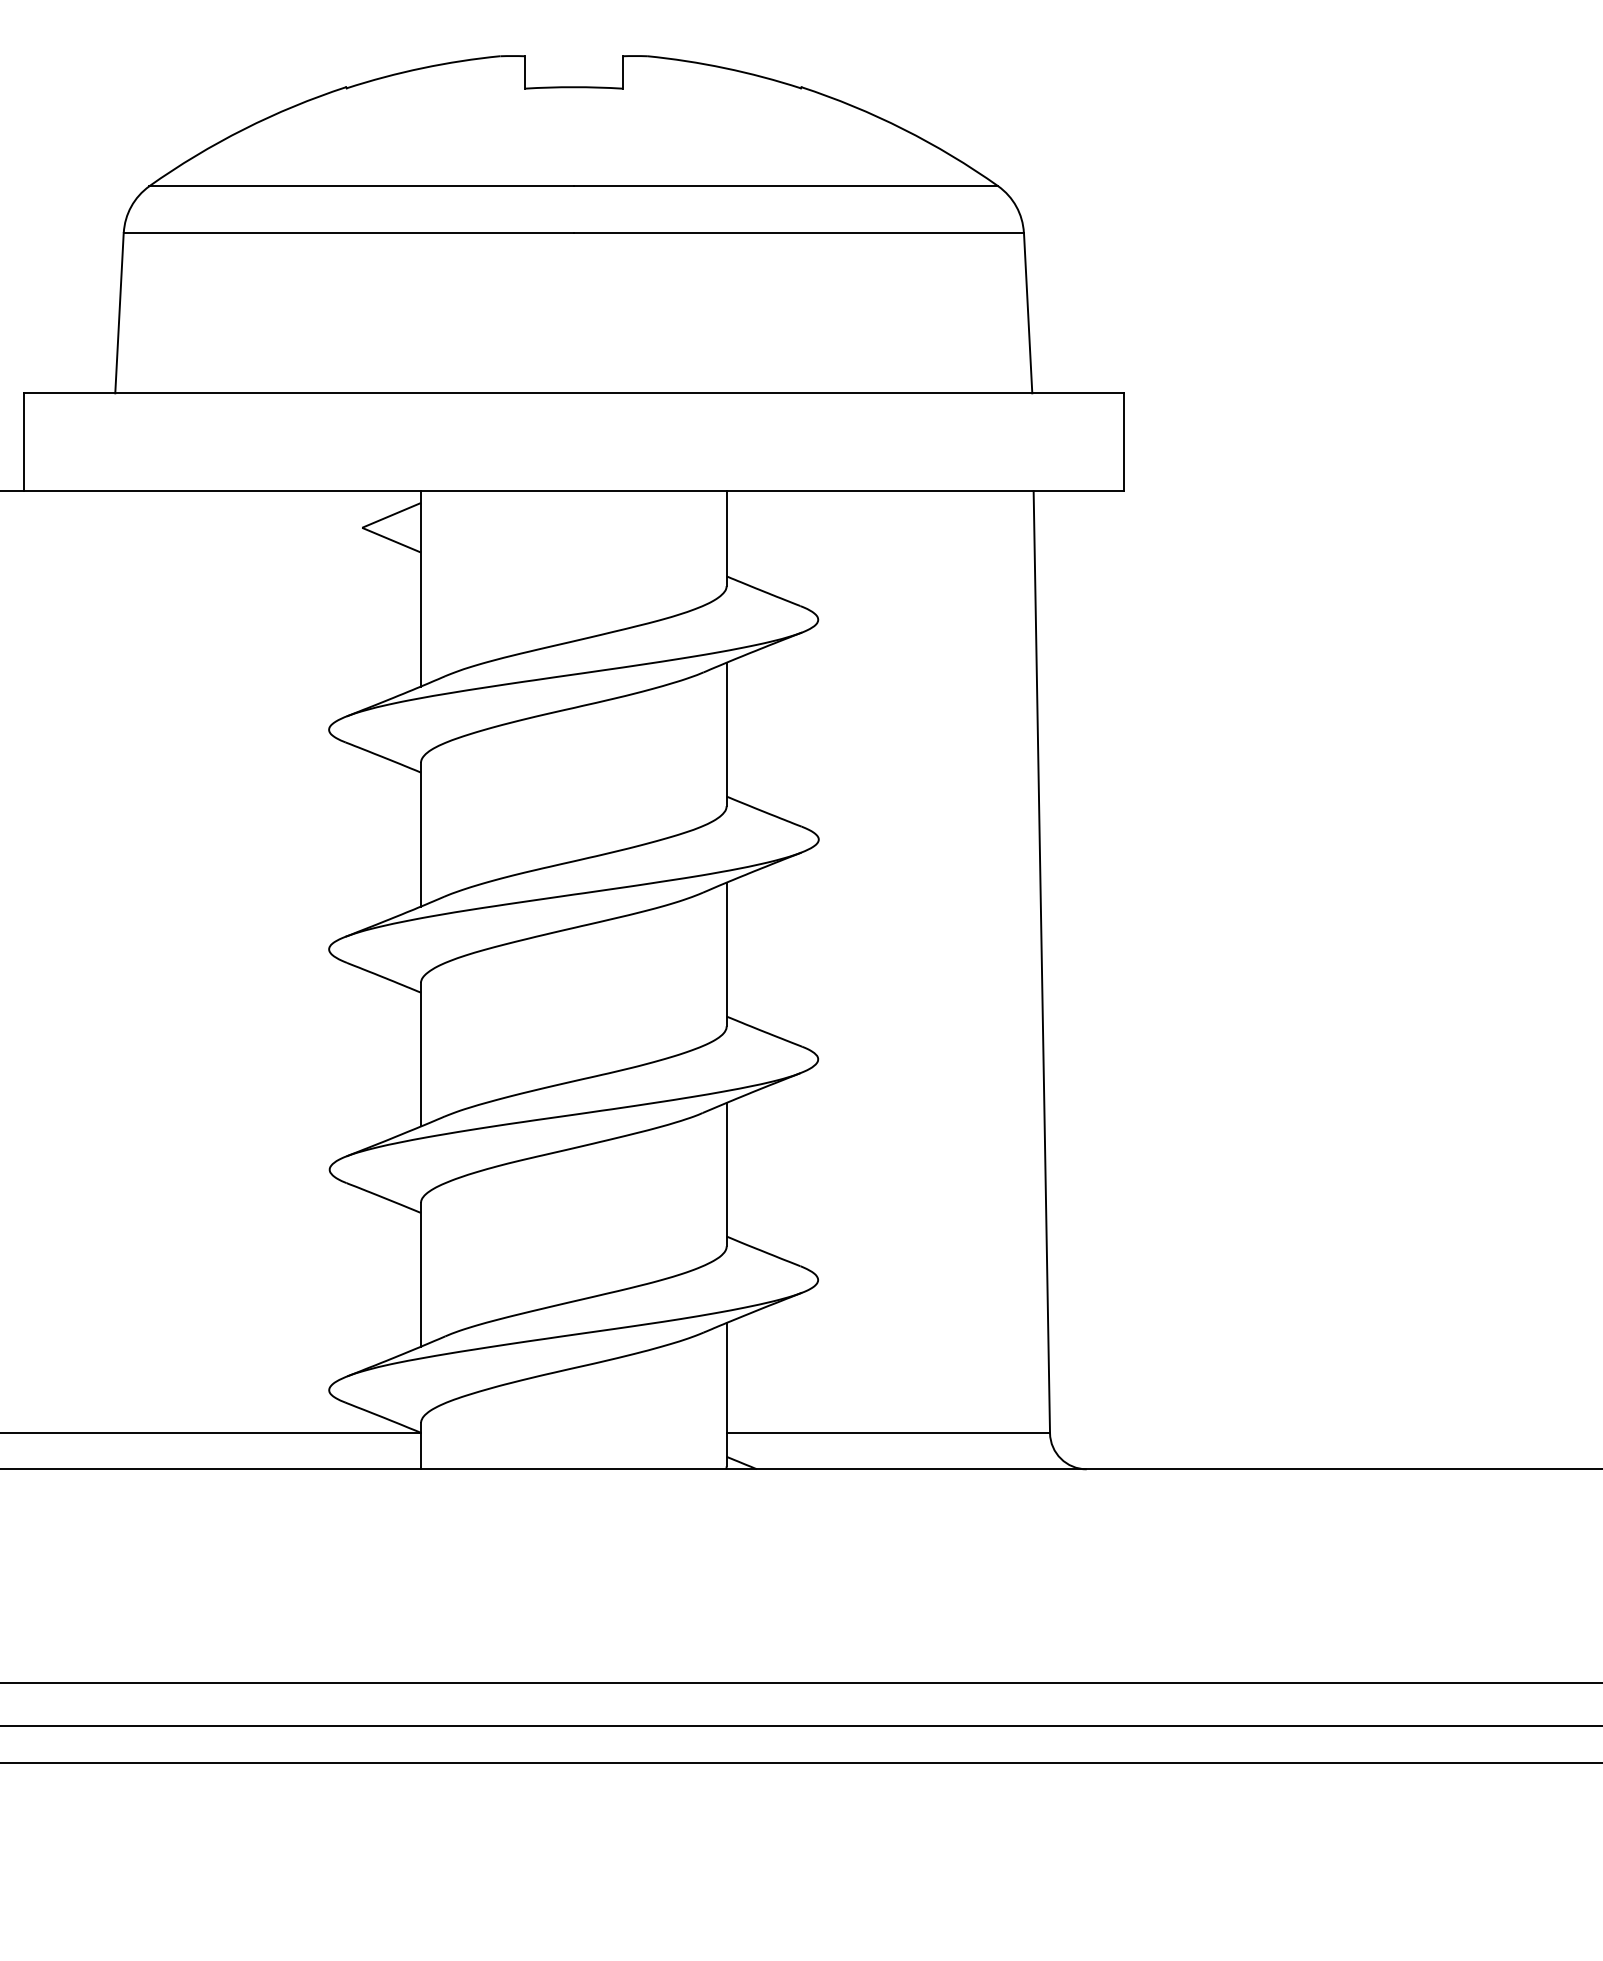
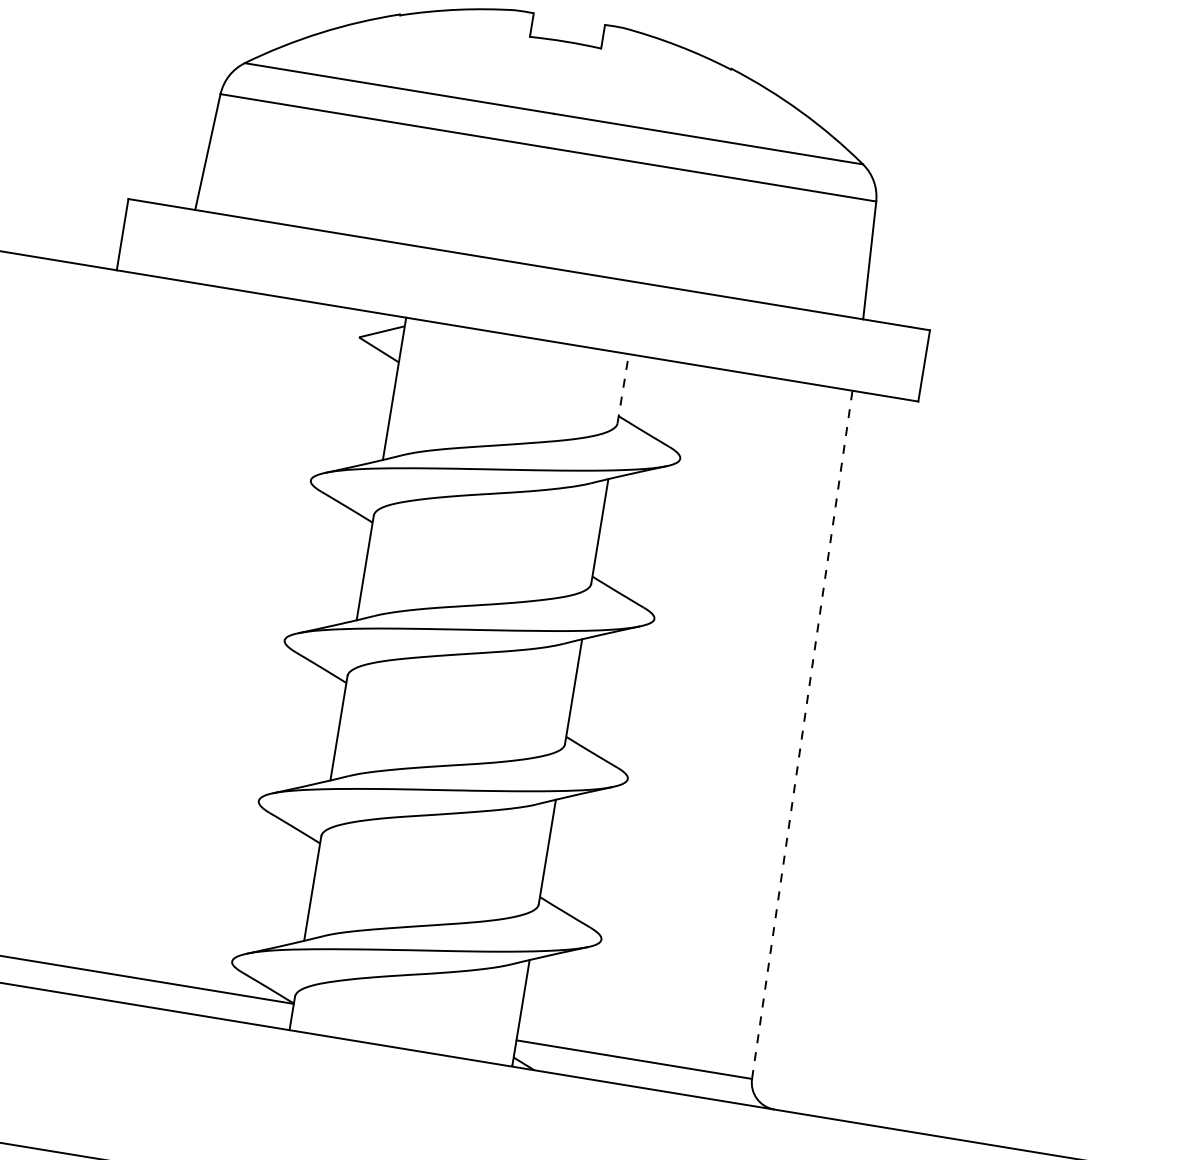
line: (726, 538) -> (623, 388), solid -> dashed
line: (1041, 961) -> (802, 734), solid -> dashed

